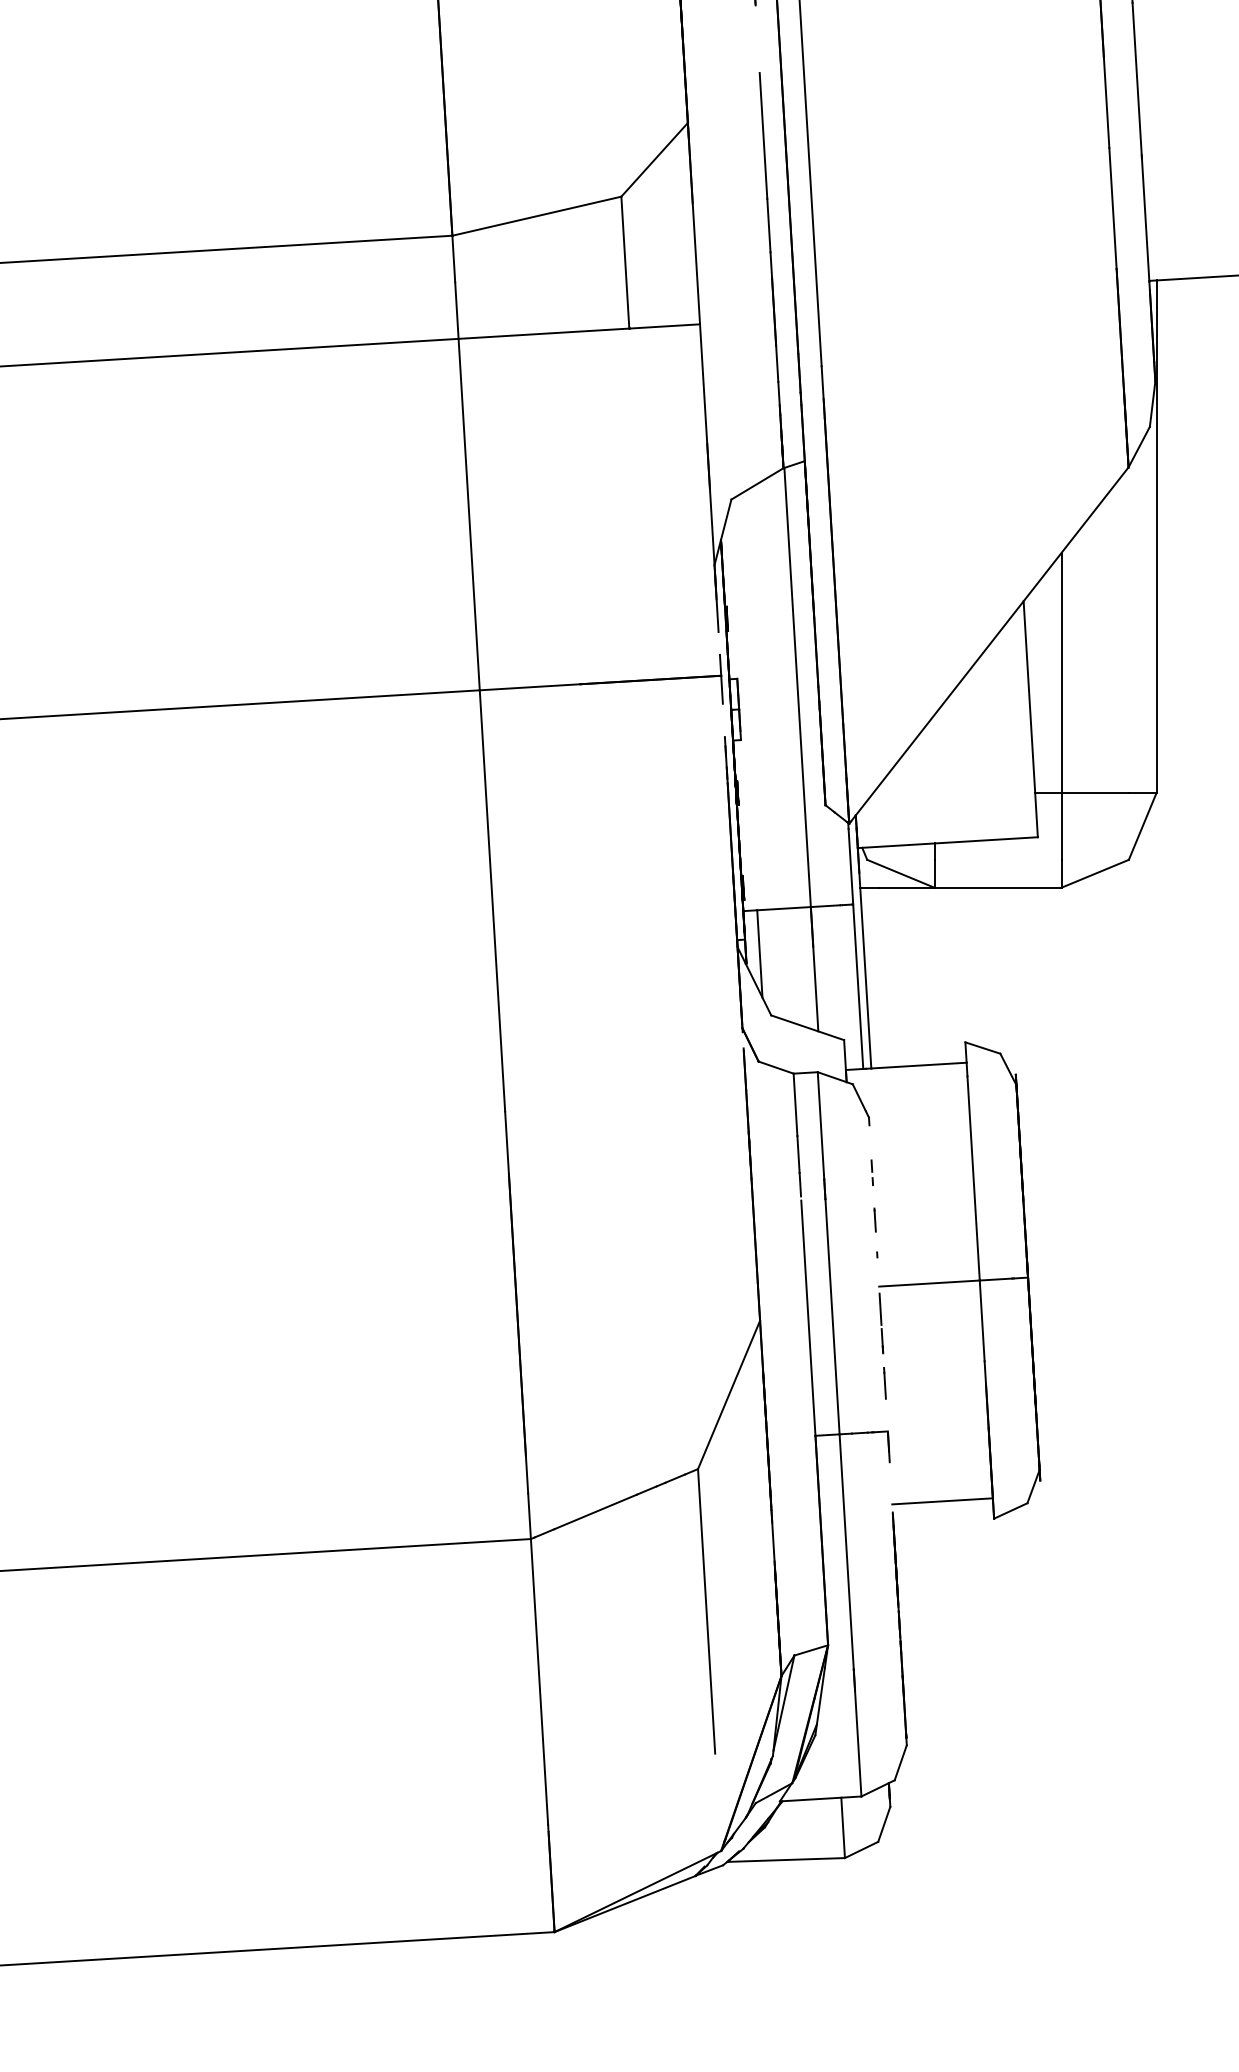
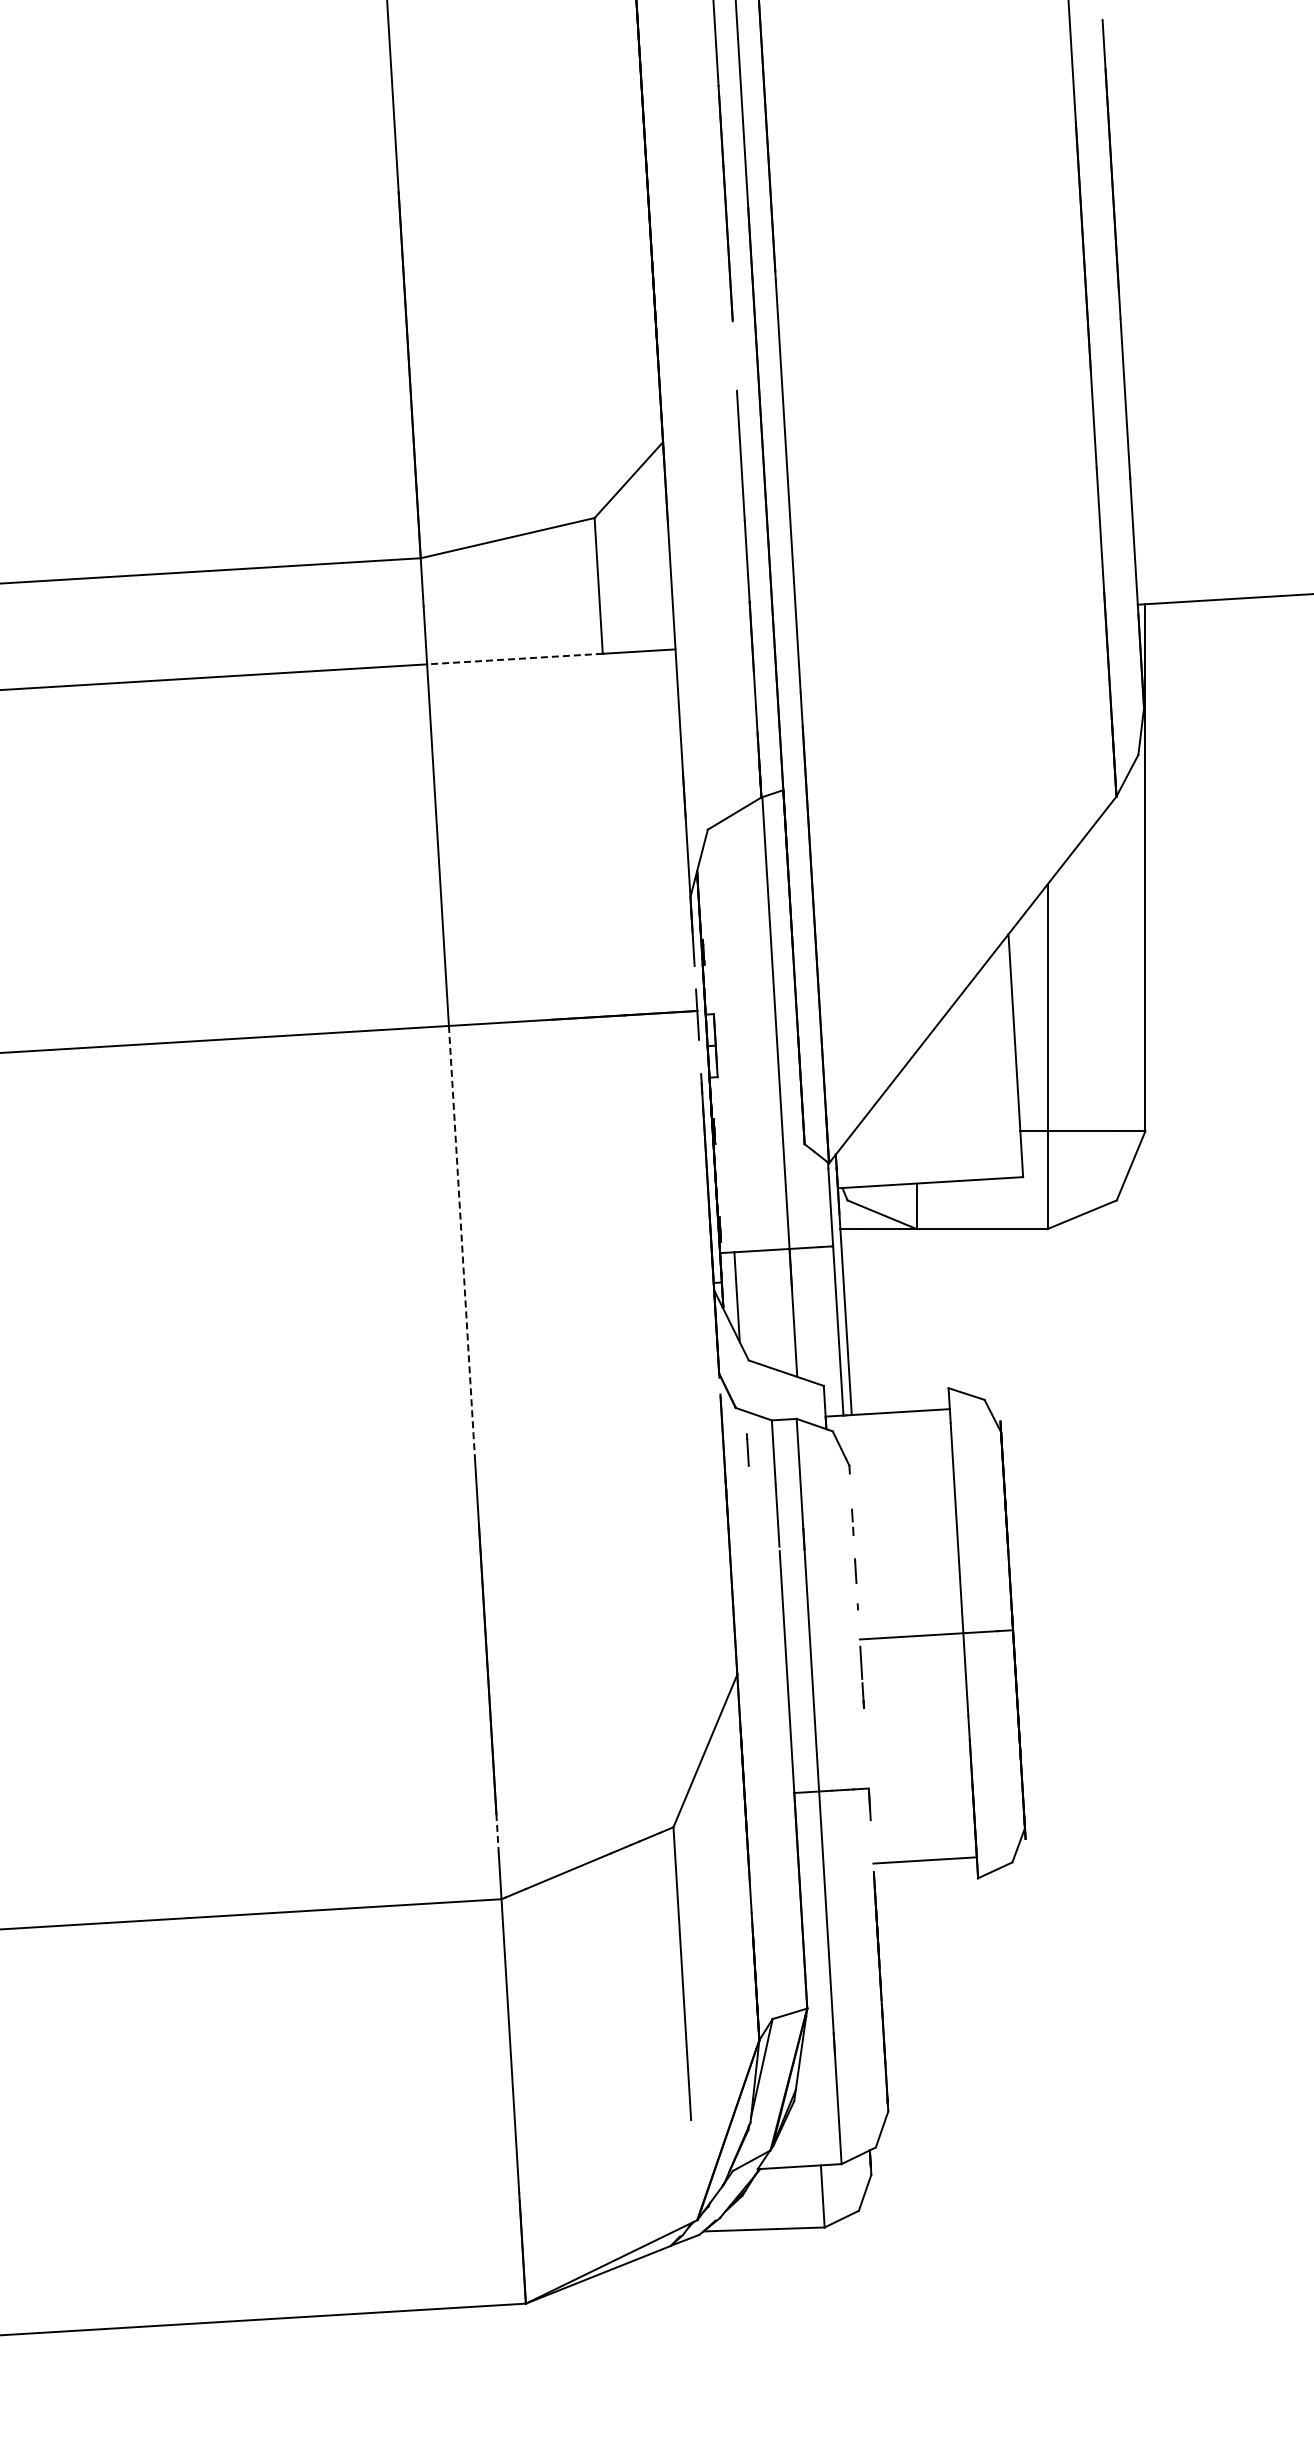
line: (543, 334) -> (514, 659), solid -> dashed
line: (492, 901) -> (462, 1243), solid -> dashed
line: (884, 1382) -> (747, 1449), moved
line: (526, 1475) -> (497, 1833), solid -> dashed

